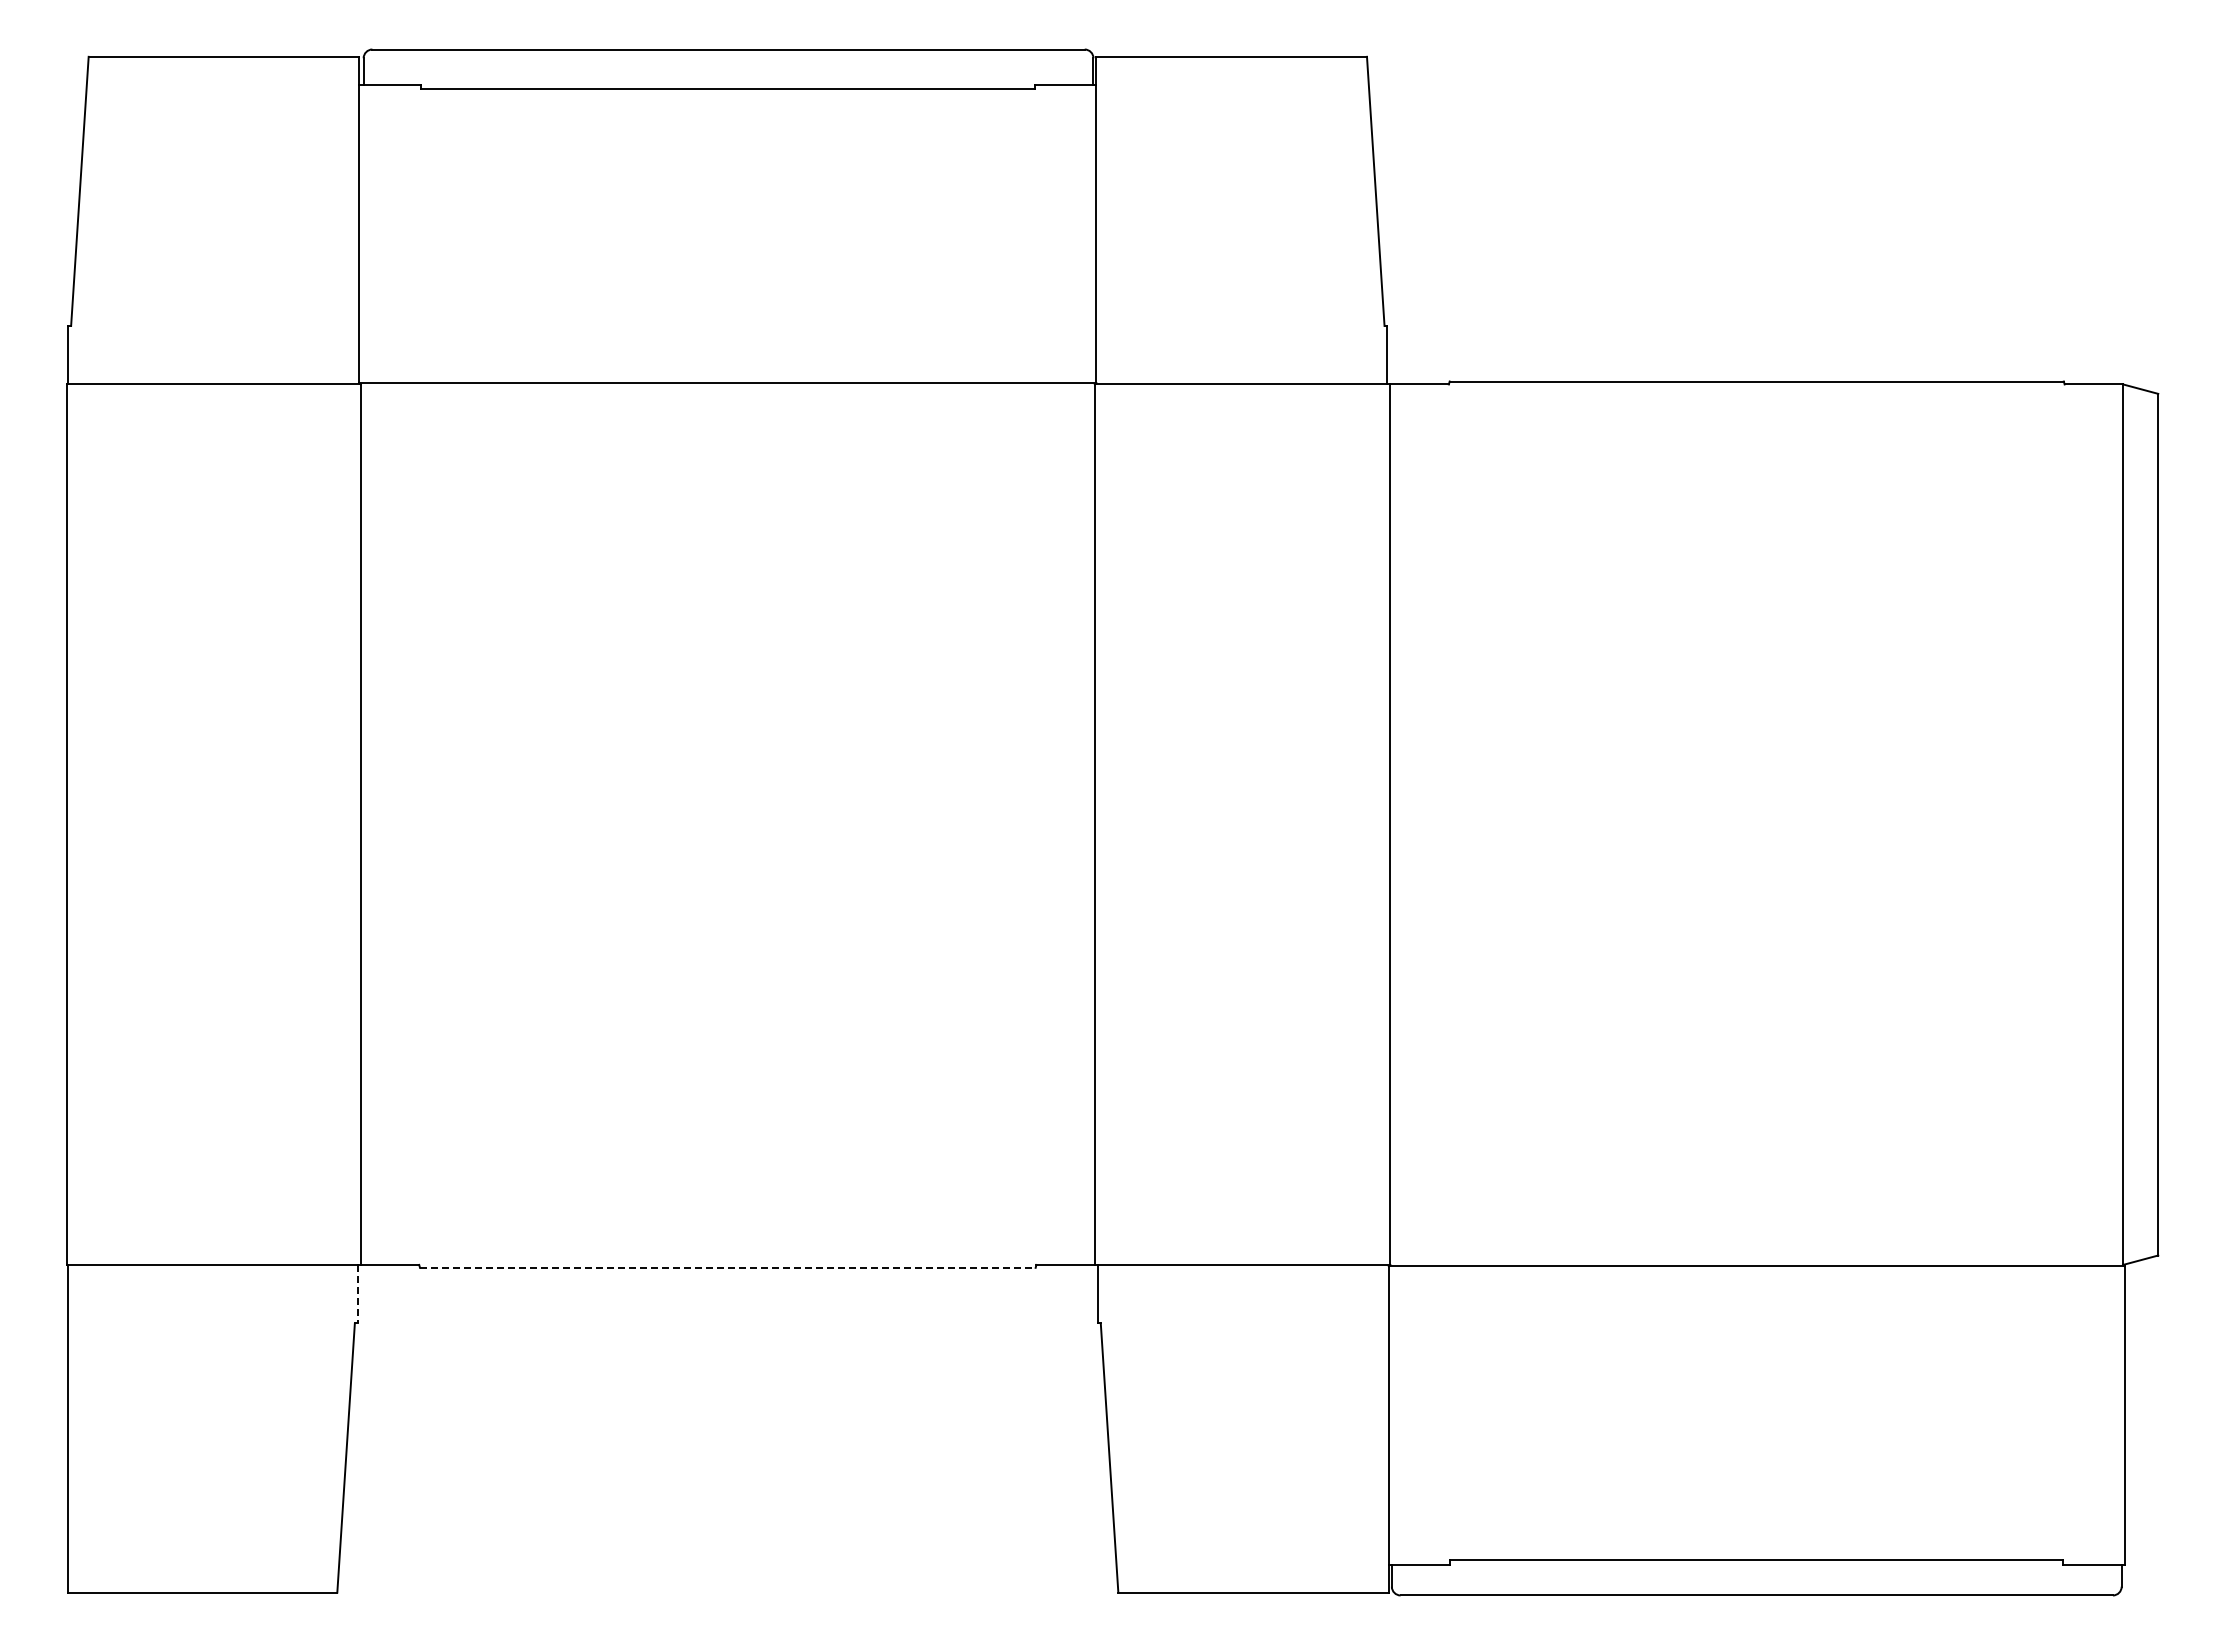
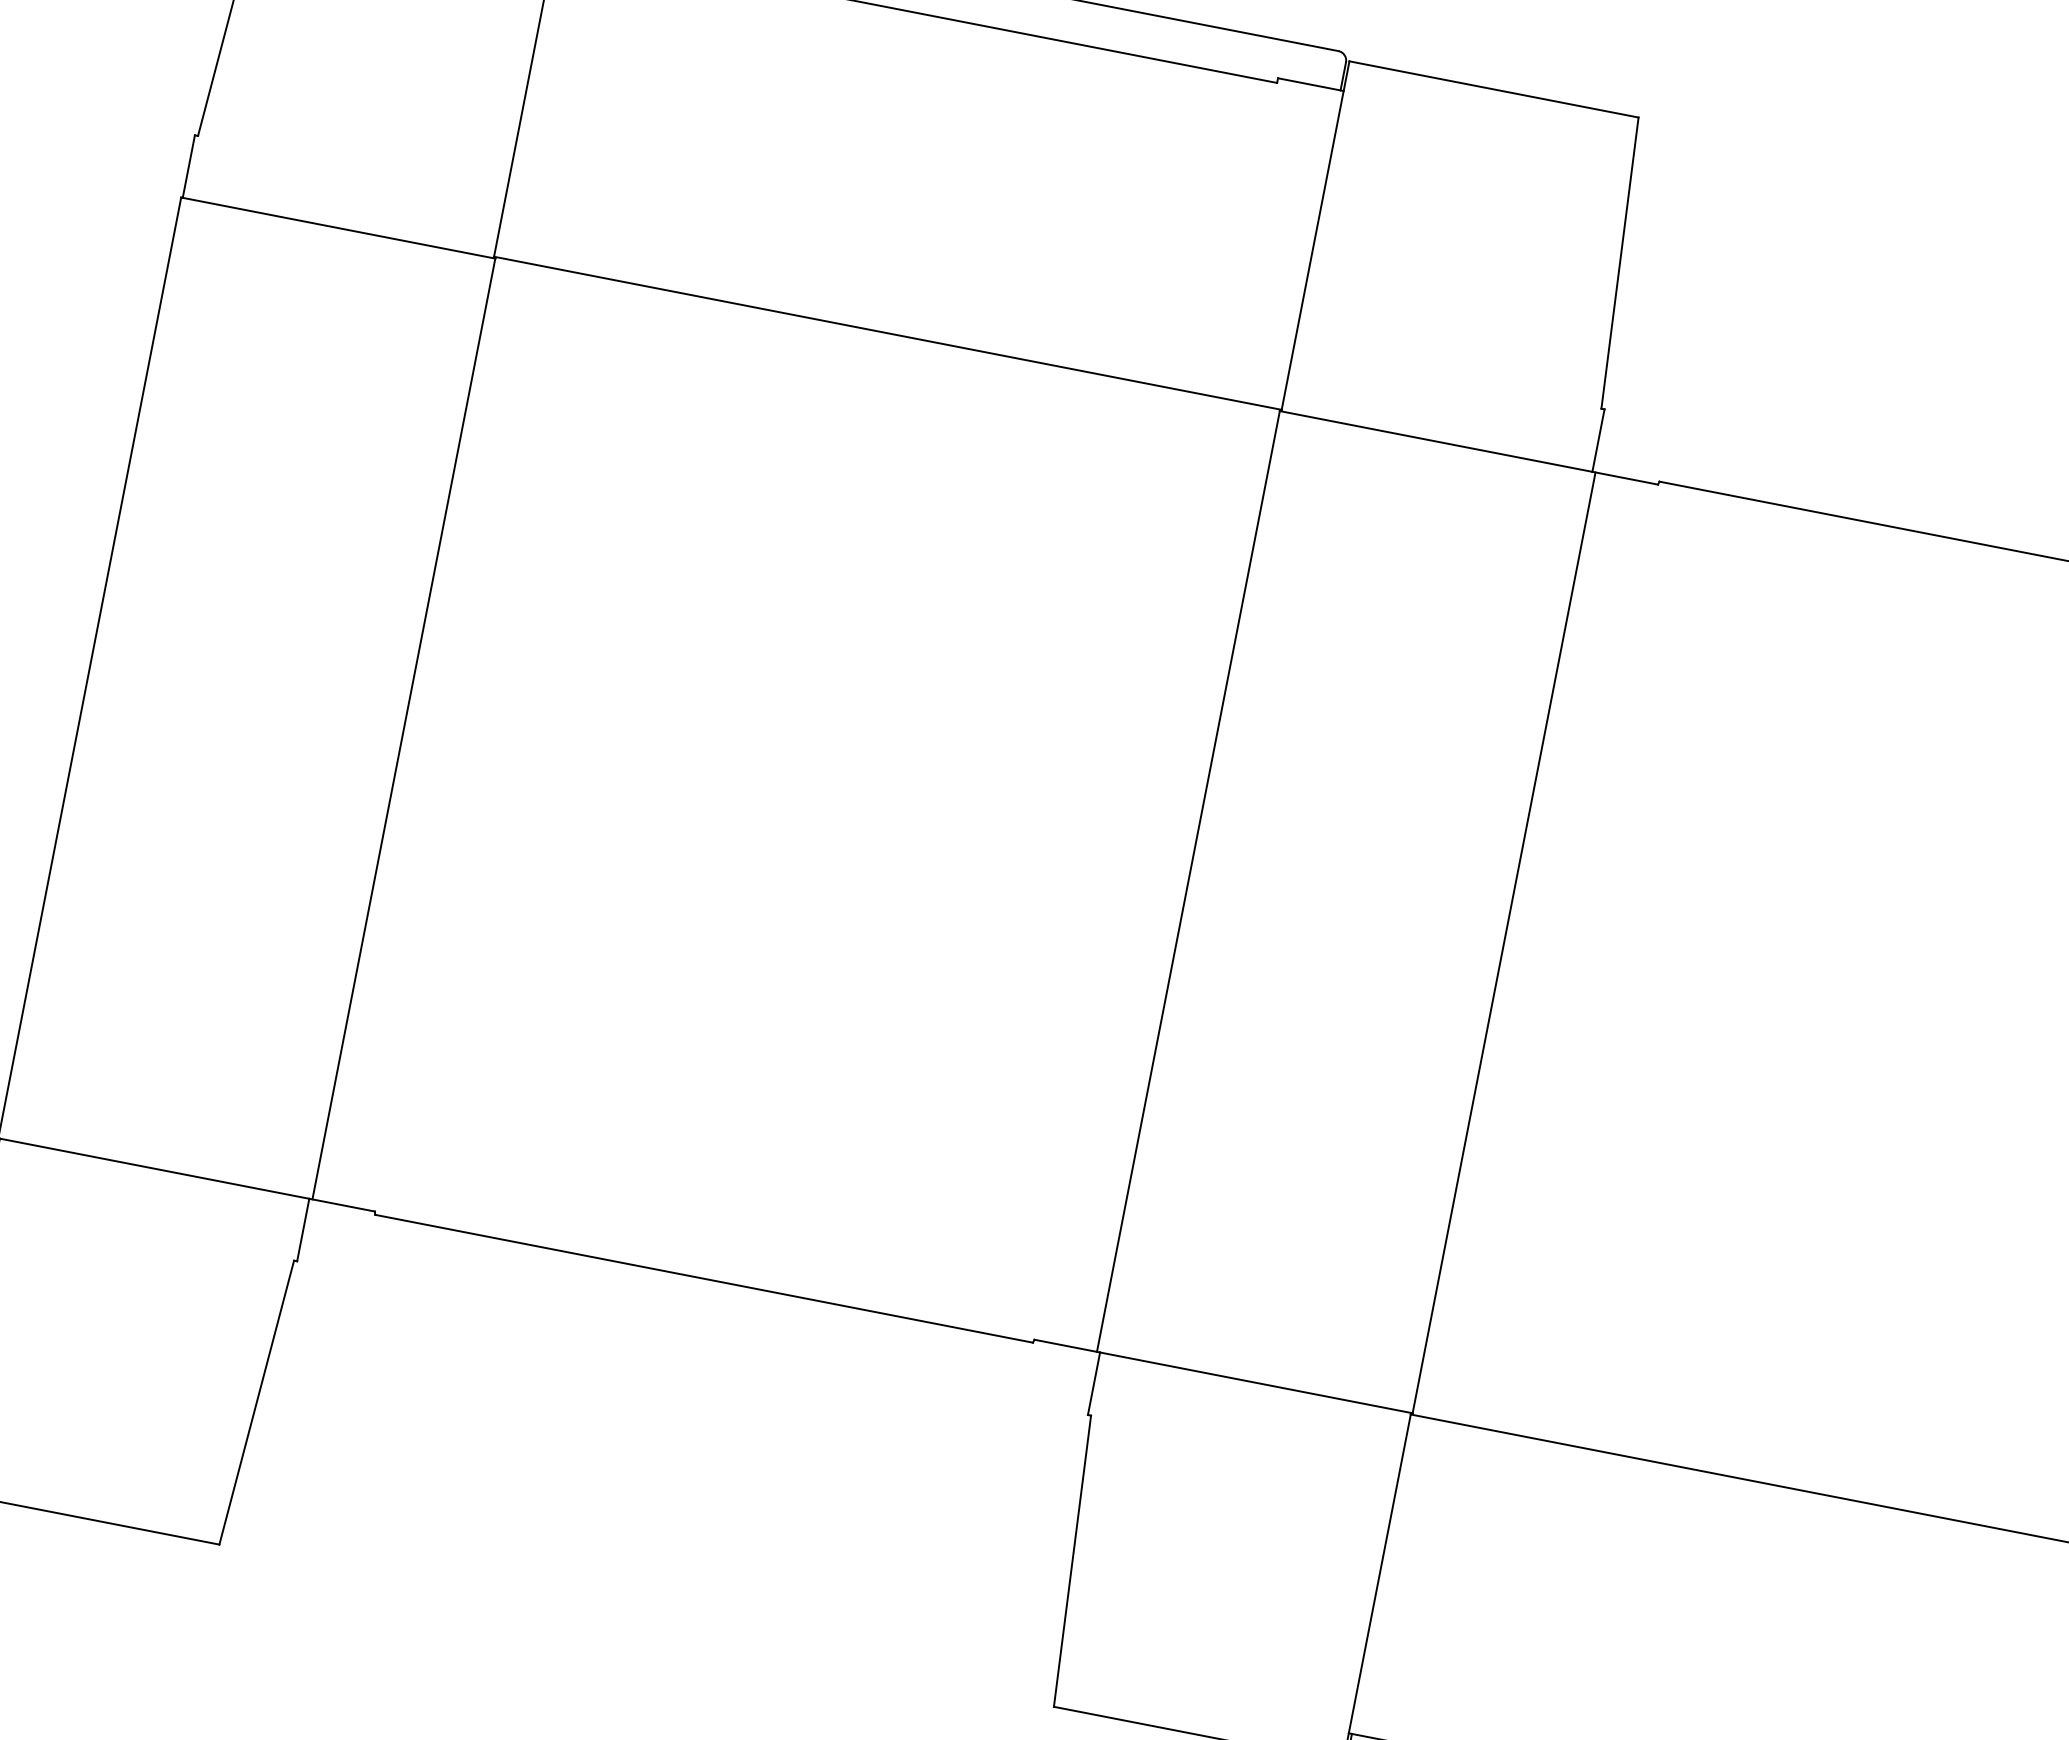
line: (727, 1267) -> (703, 1278), dashed -> solid
line: (357, 1294) -> (302, 1230), dashed -> solid

